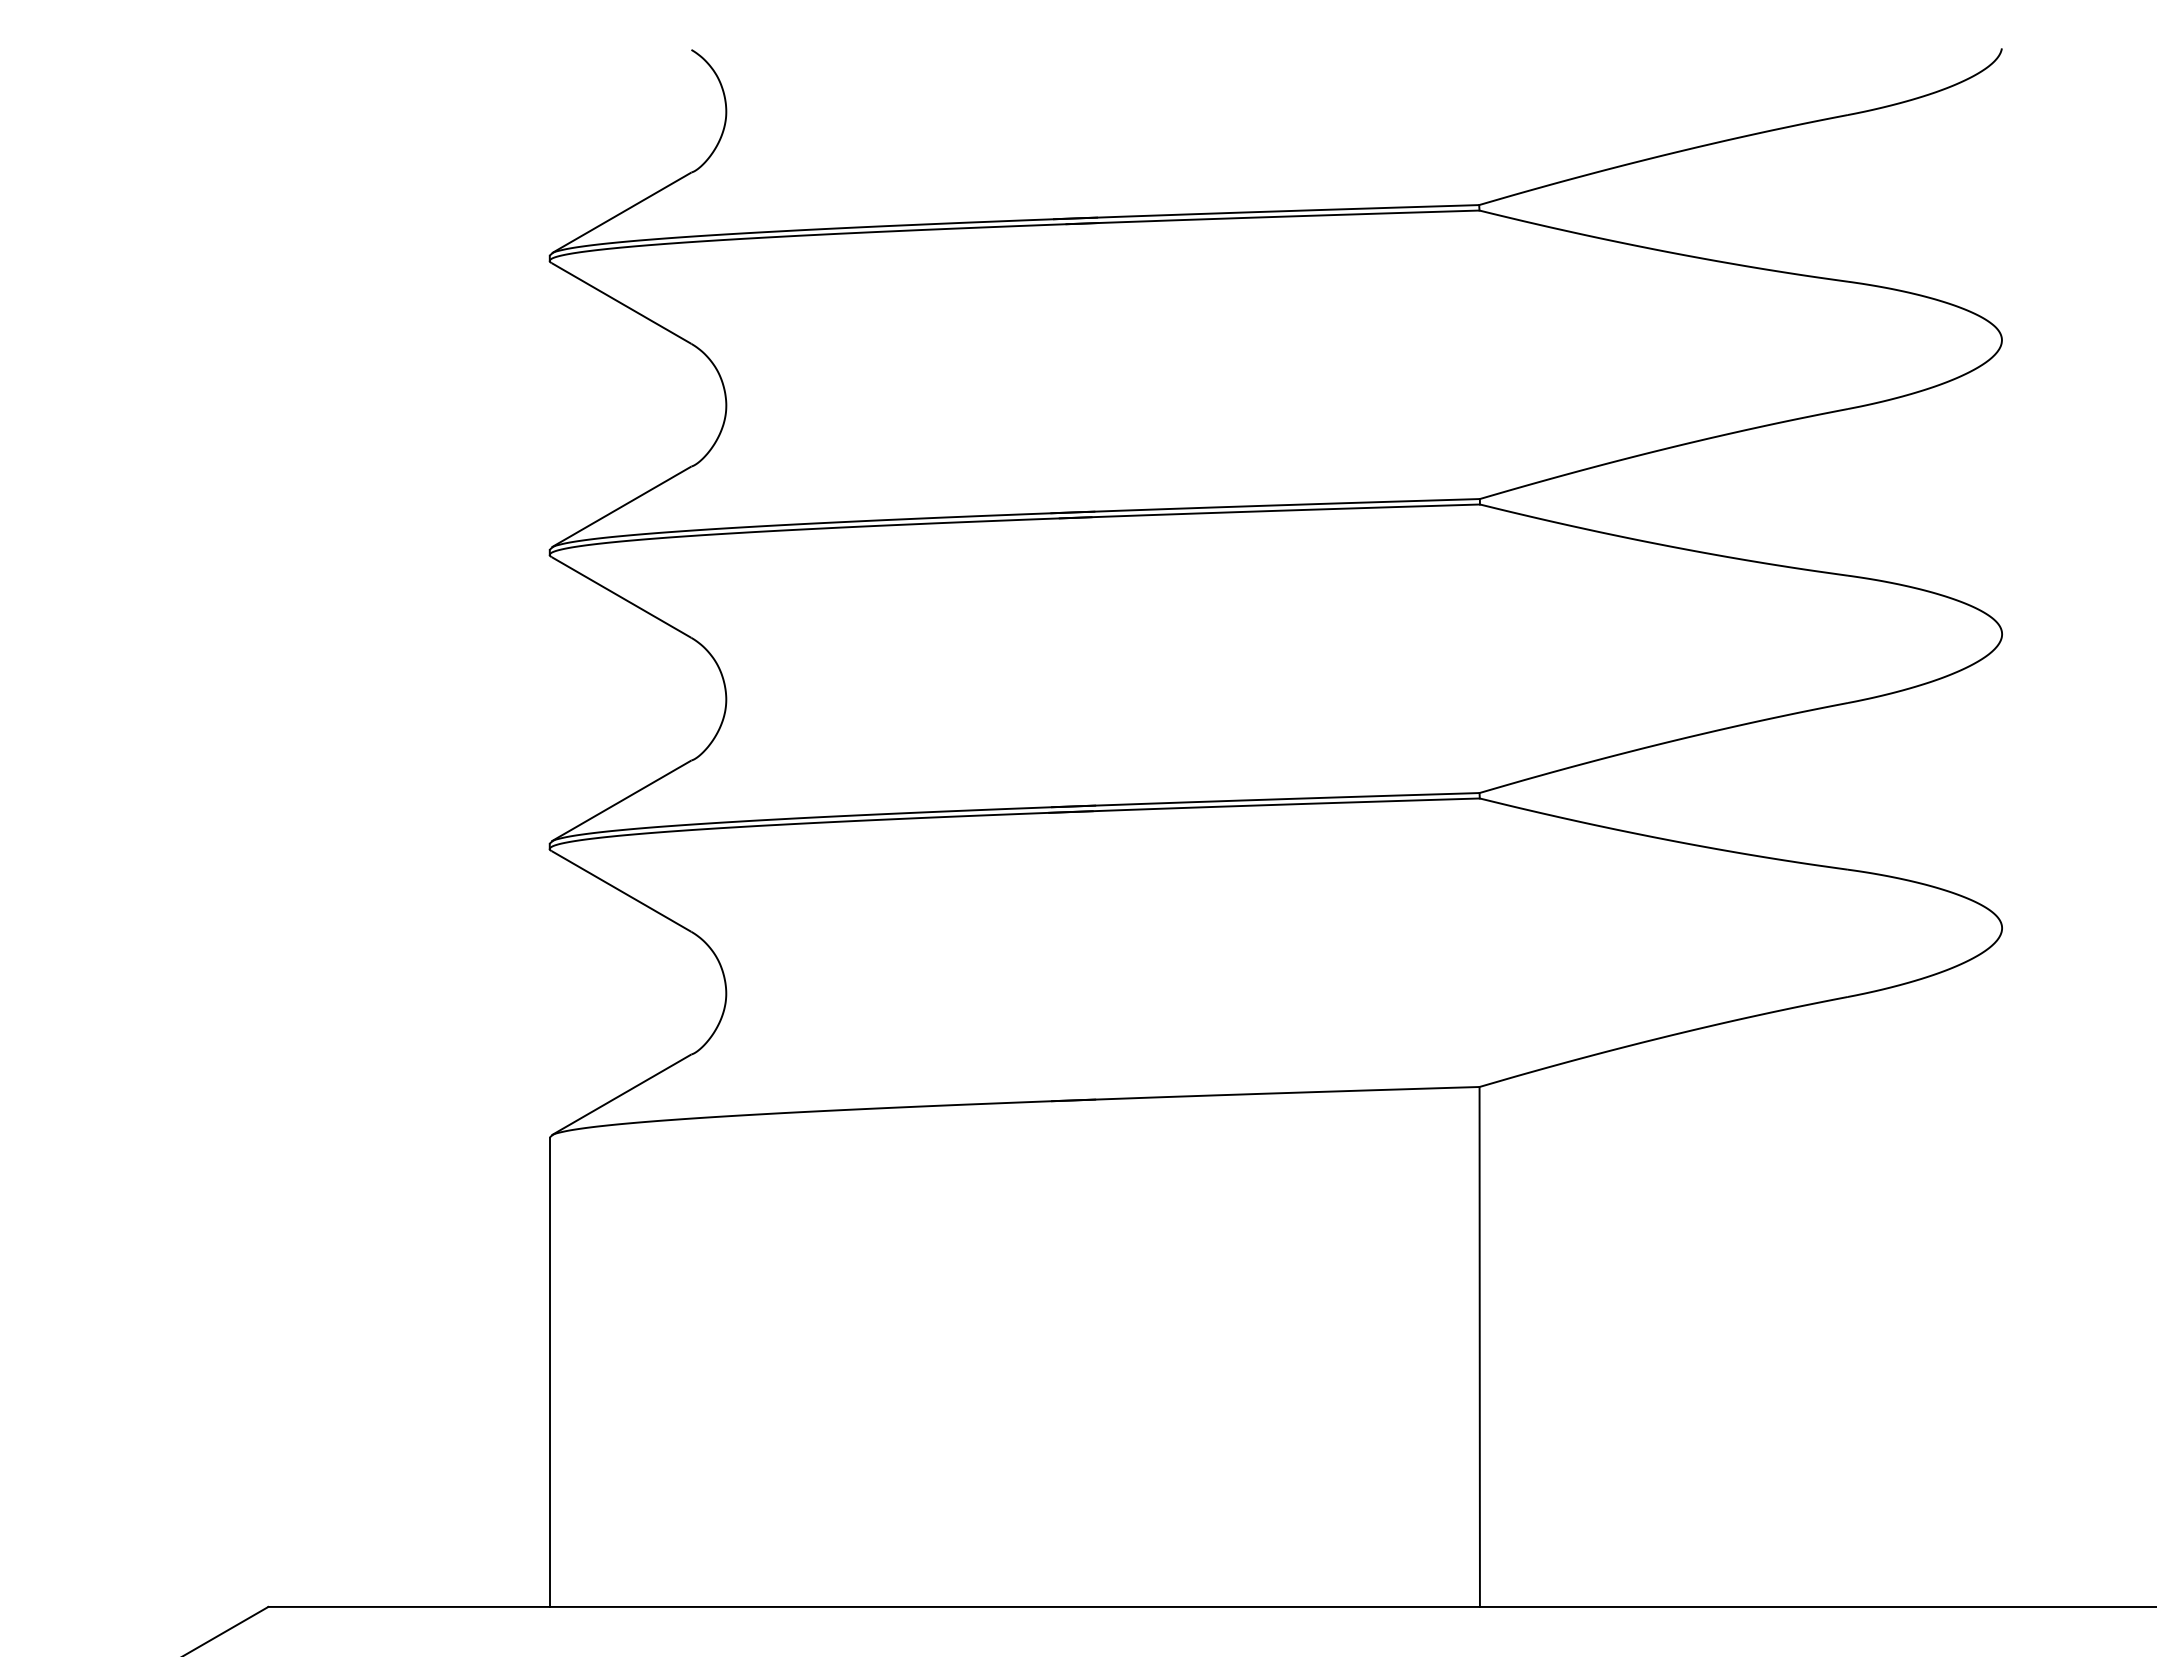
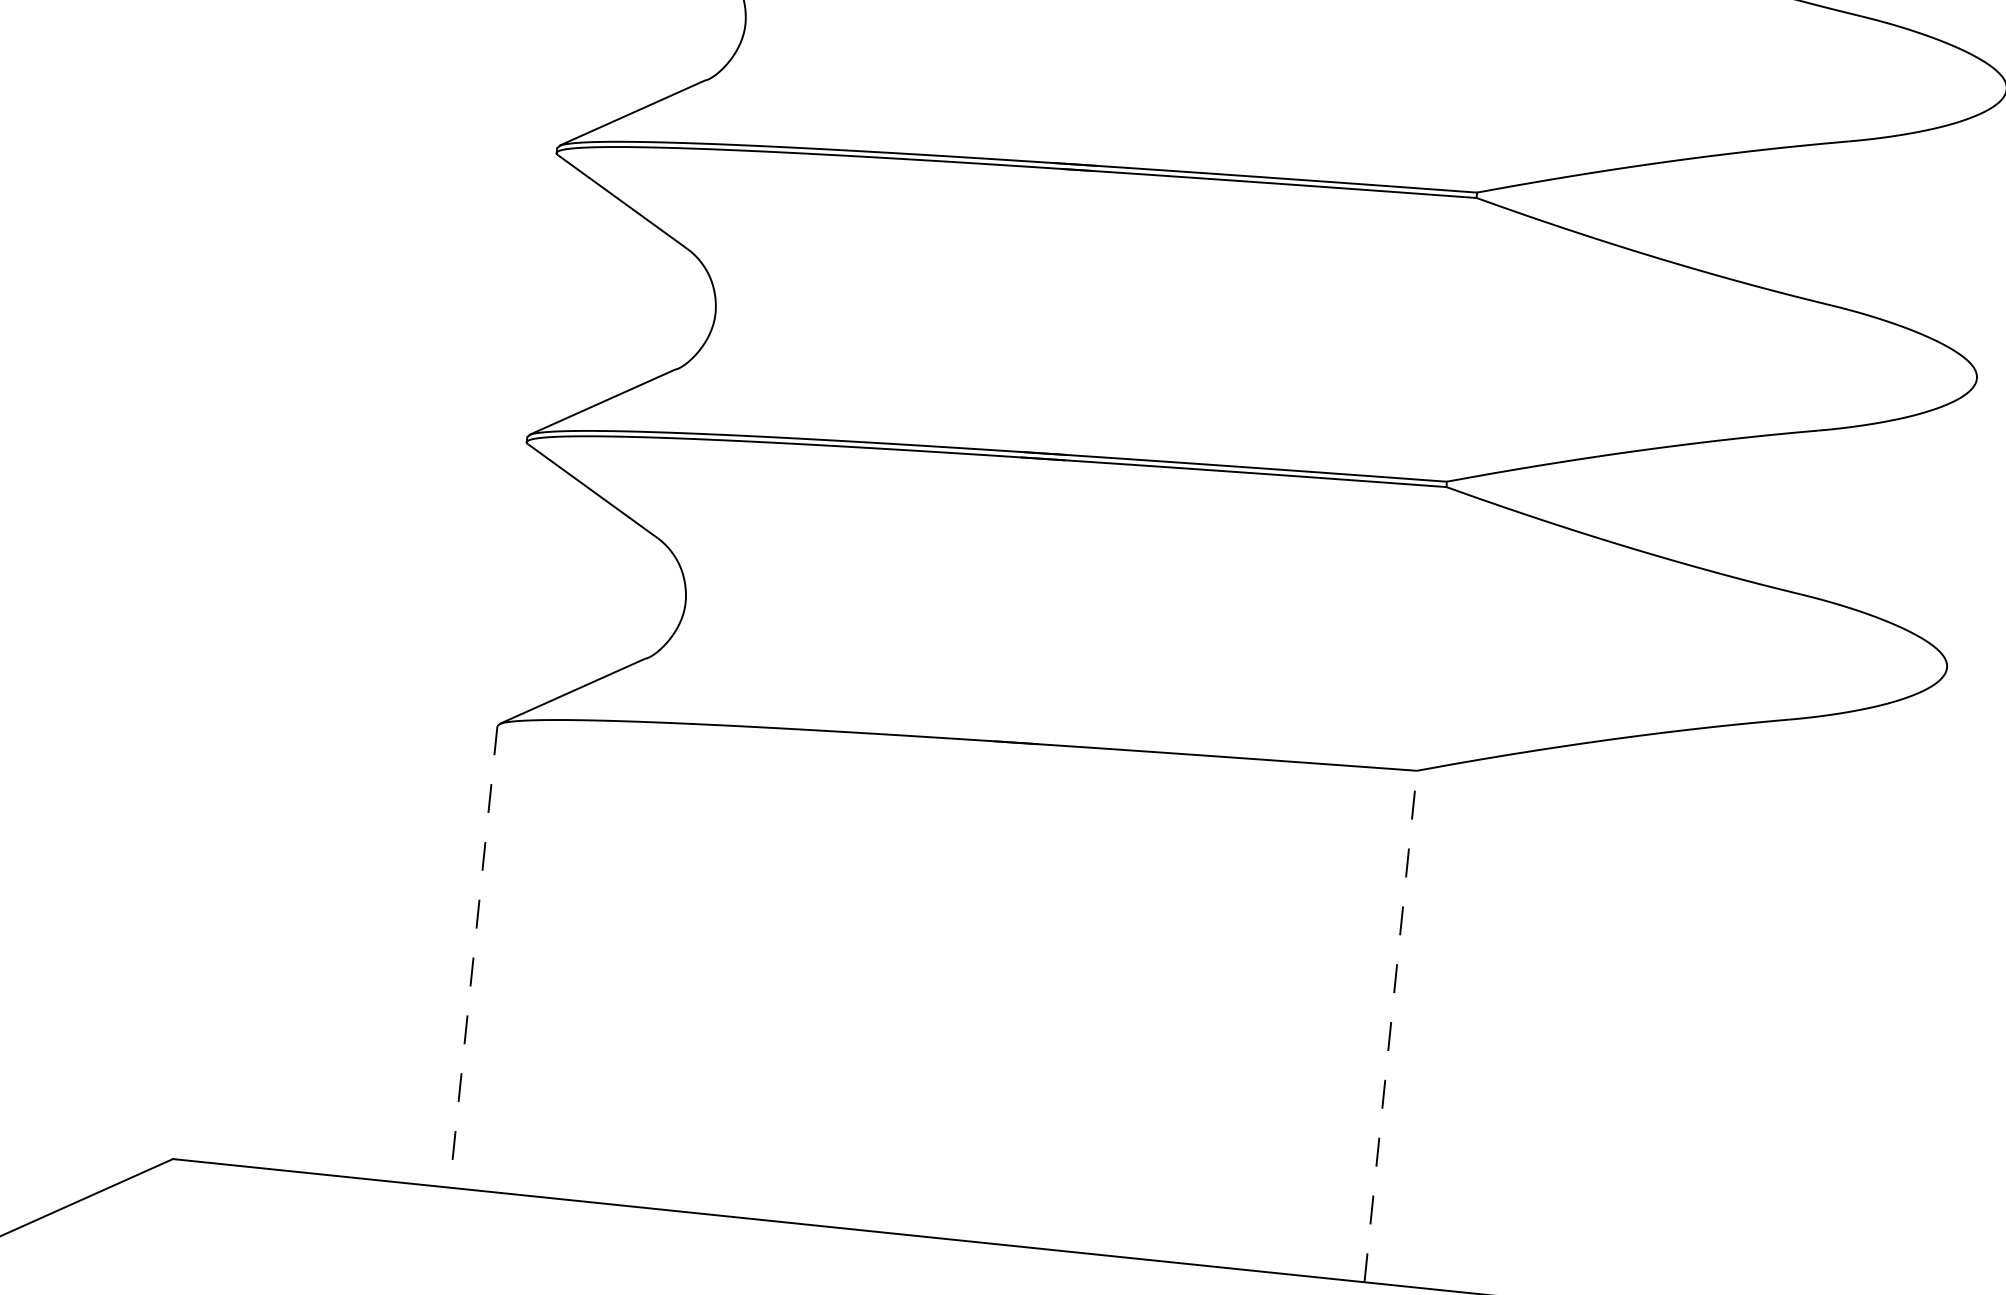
line: (1479, 1346) -> (1390, 1026), solid -> dashed
line: (549, 1372) -> (473, 957), solid -> dashed

